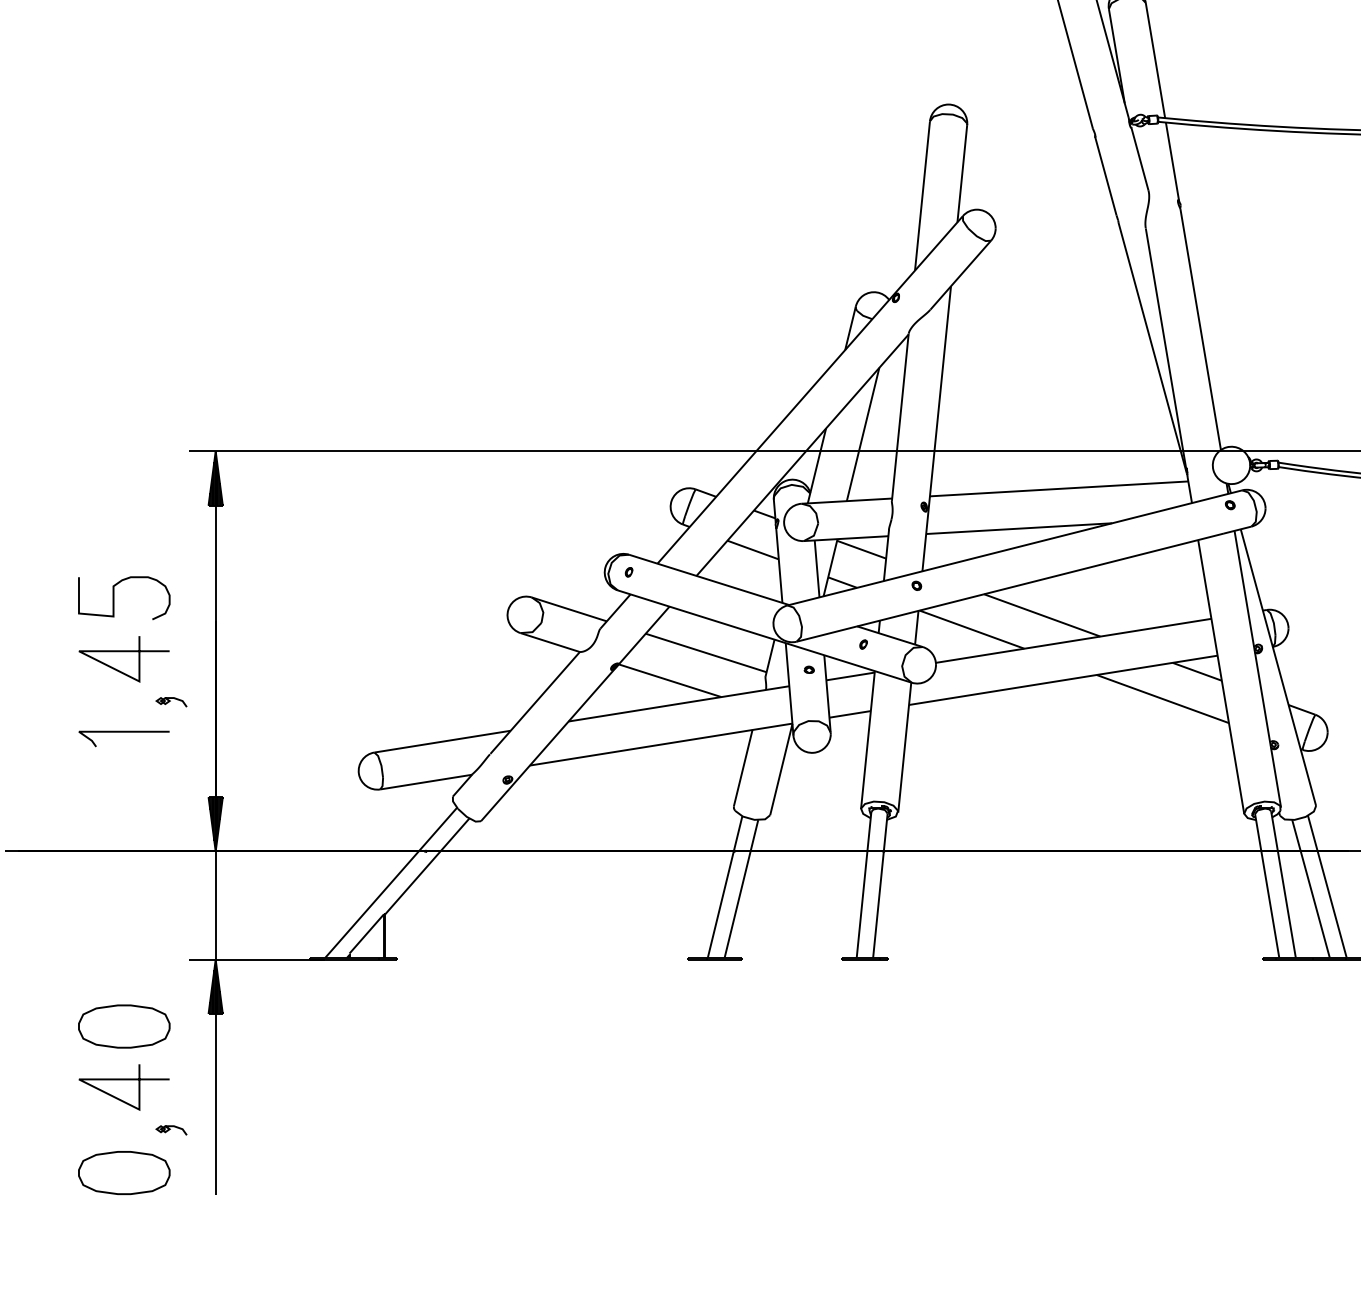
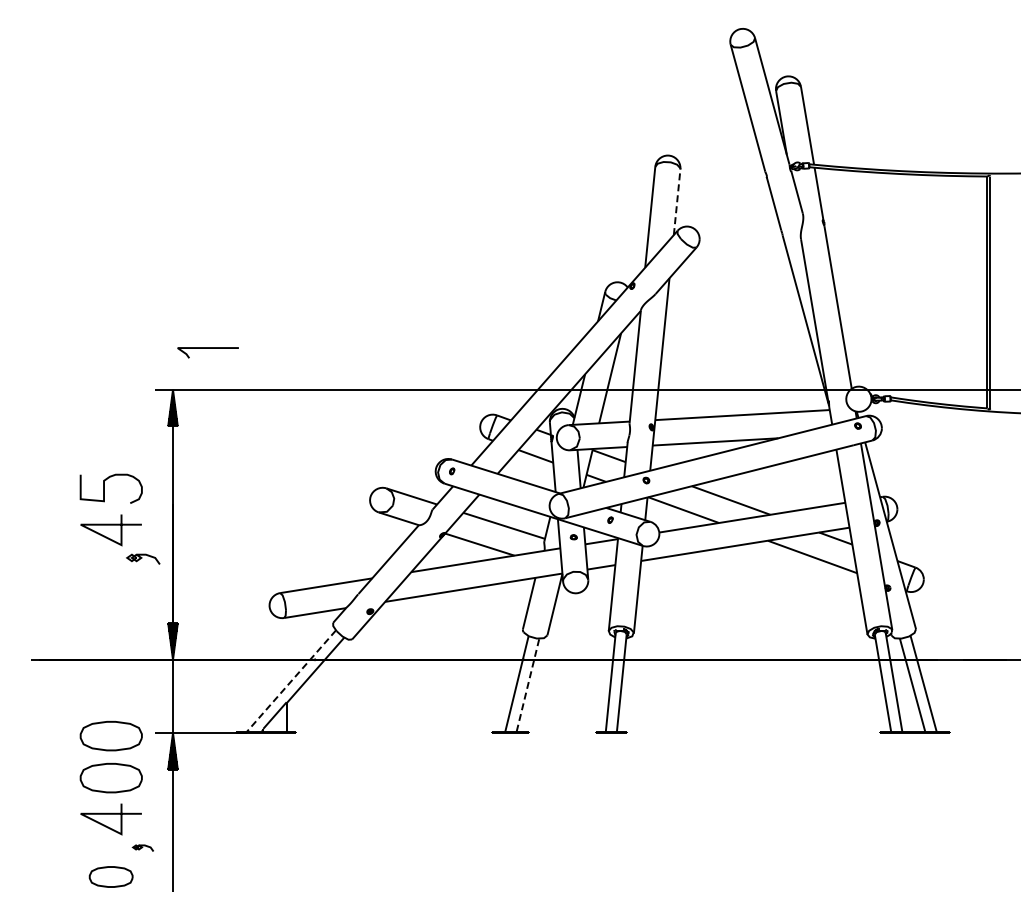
line: (962, 174) -> (677, 202), solid -> dashed
part: (170, 701) -> (142, 558), size x1.6
line: (123, 732) -> (207, 348), moved
line: (391, 883) -> (291, 681), solid -> dashed
line: (742, 889) -> (528, 685), solid -> dashed
part: (123, 964) -> (110, 736), added
part: (123, 1172) -> (110, 876), size x0.7

